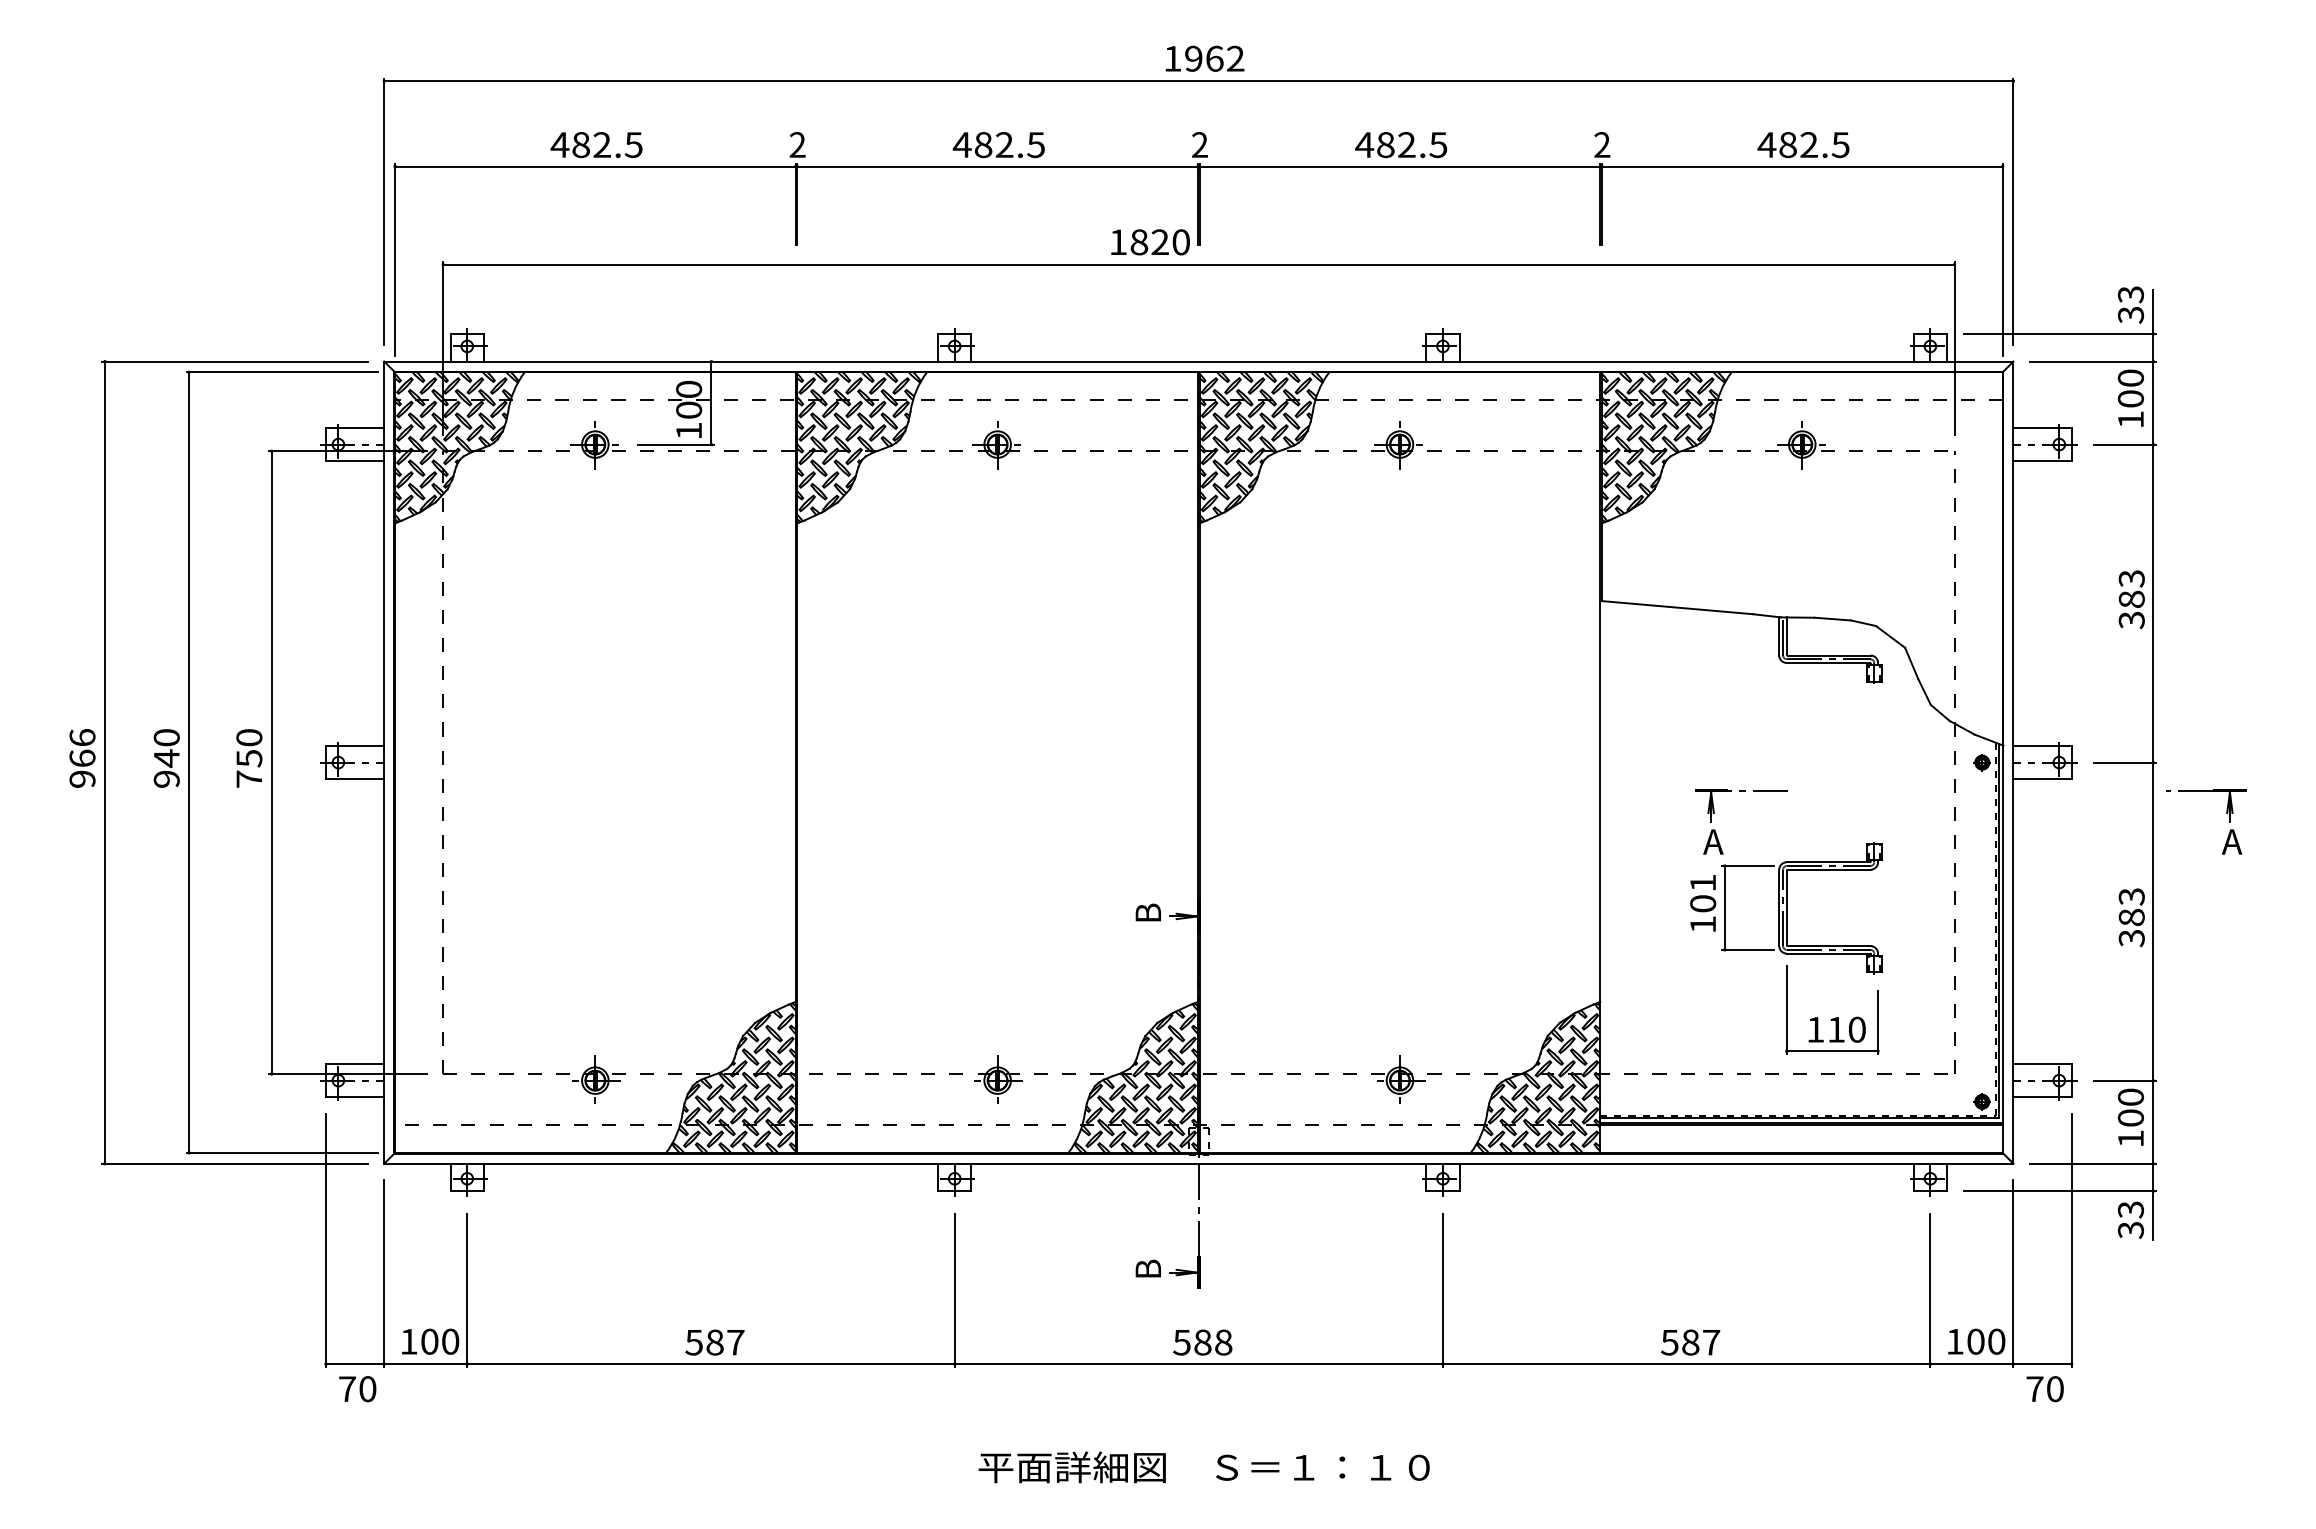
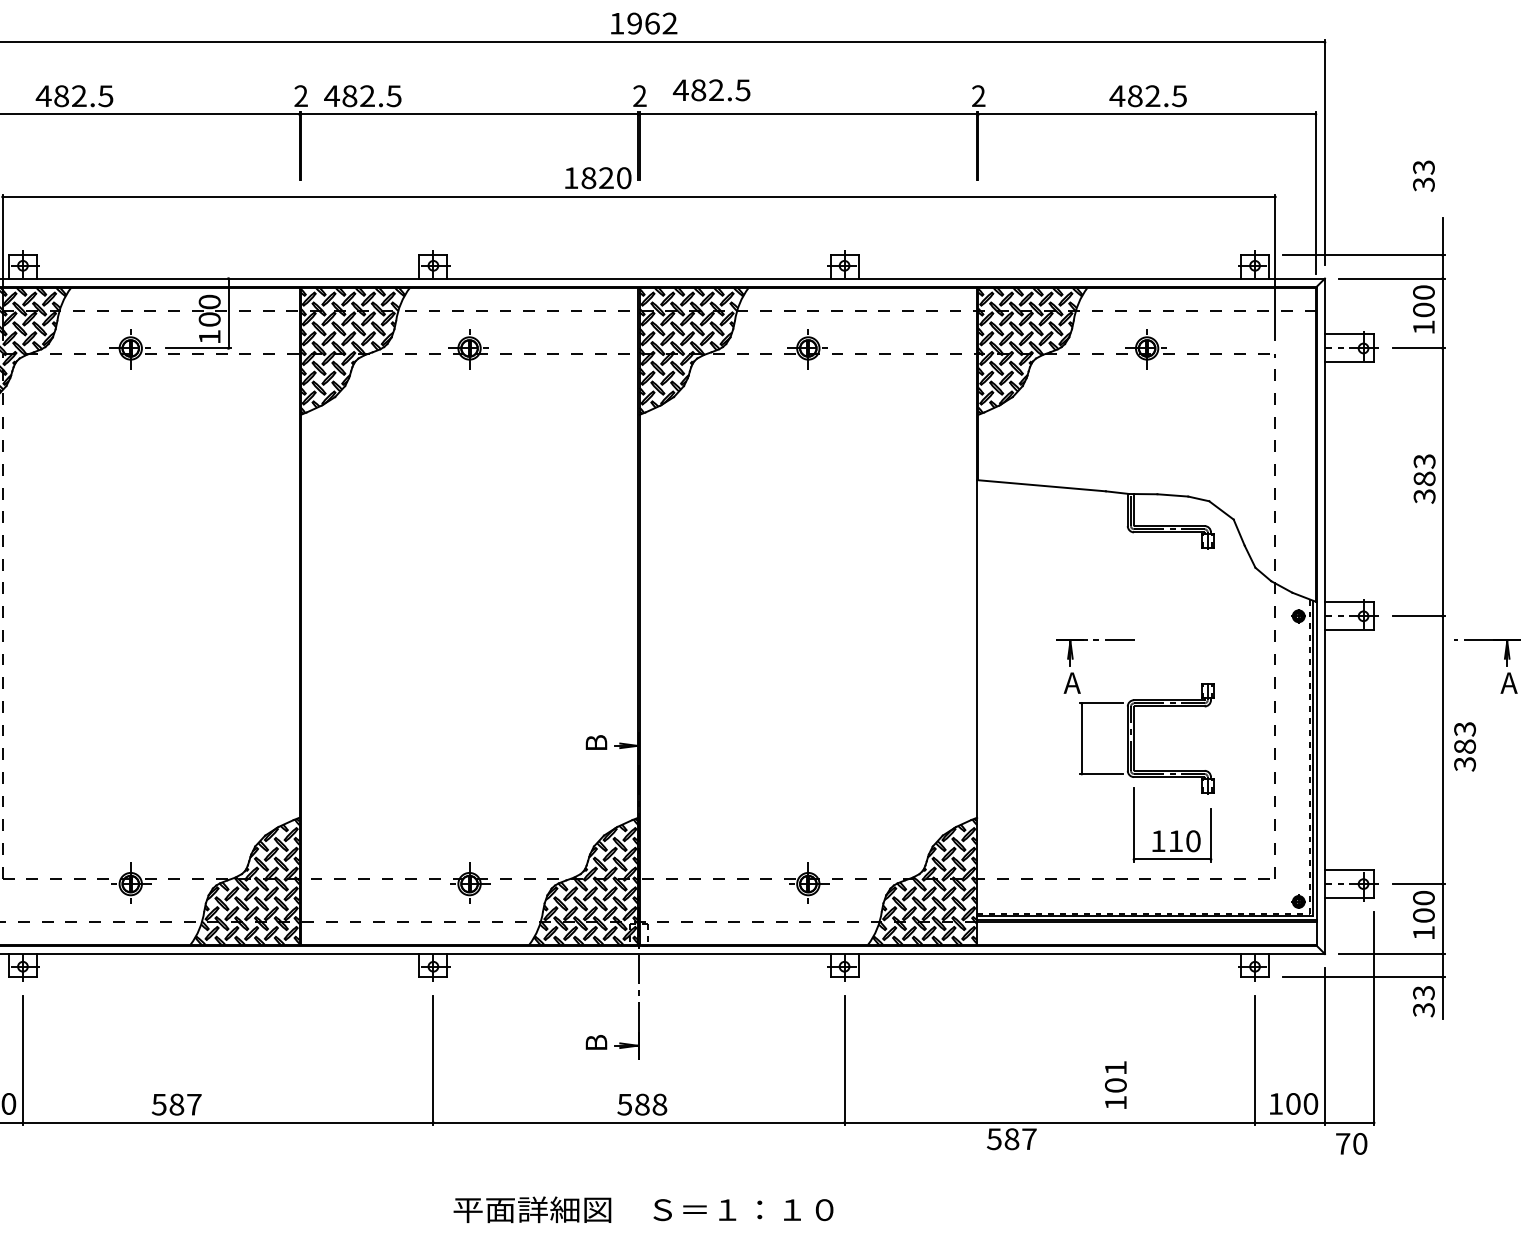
text: (596, 145) -> (74, 96), moved
text: (998, 145) -> (362, 96), moved
text: (1401, 145) -> (711, 90), moved
text: (2130, 304) -> (1423, 175), moved
text: (1703, 903) -> (1116, 1085), moved
text: (2131, 917) -> (1464, 746), moved
text: (714, 1342) -> (176, 1104), moved
text: (1690, 1342) -> (1011, 1139), moved

